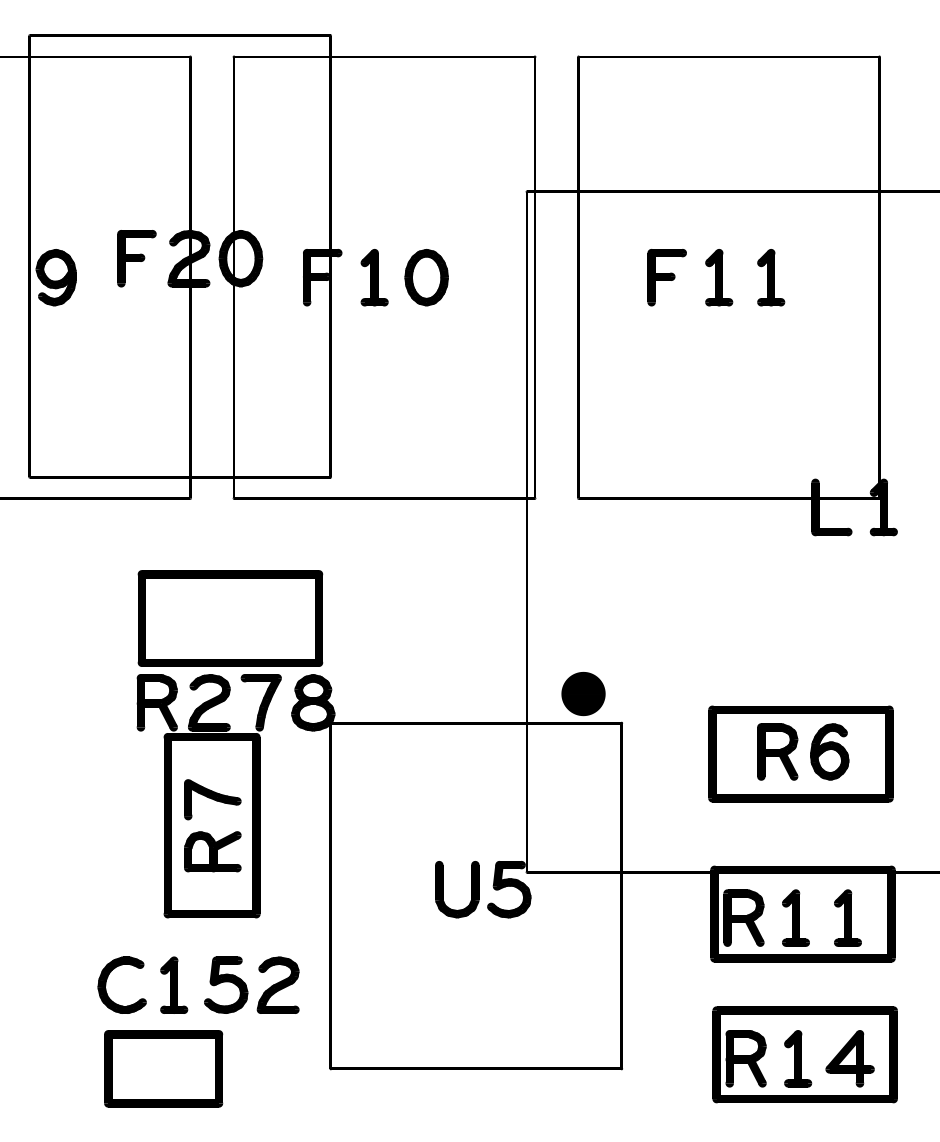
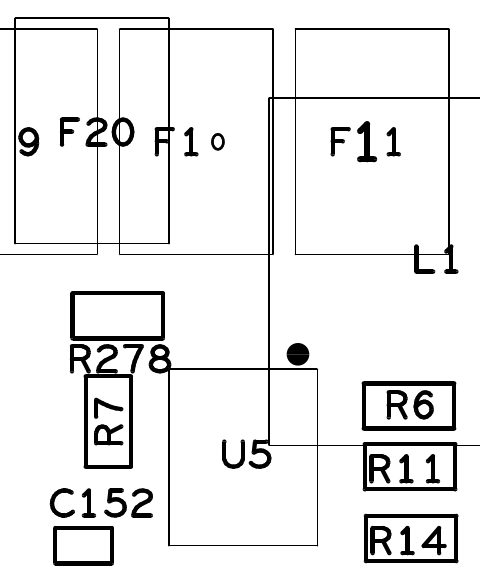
part: (425, 277) -> (217, 141), size x0.6
part: (719, 277) -> (367, 141), size x1.4
part: (800, 753) -> (408, 405), moved

